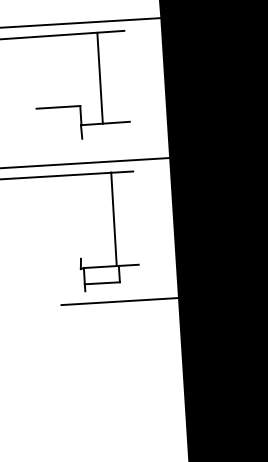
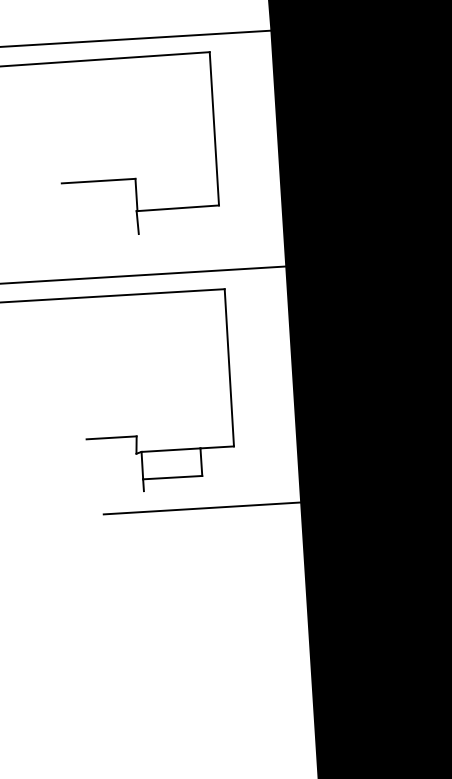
line: (99, 77) -> (213, 127), moved
line: (113, 218) -> (228, 366), moved
line: (65, 259) -> (110, 437), added

